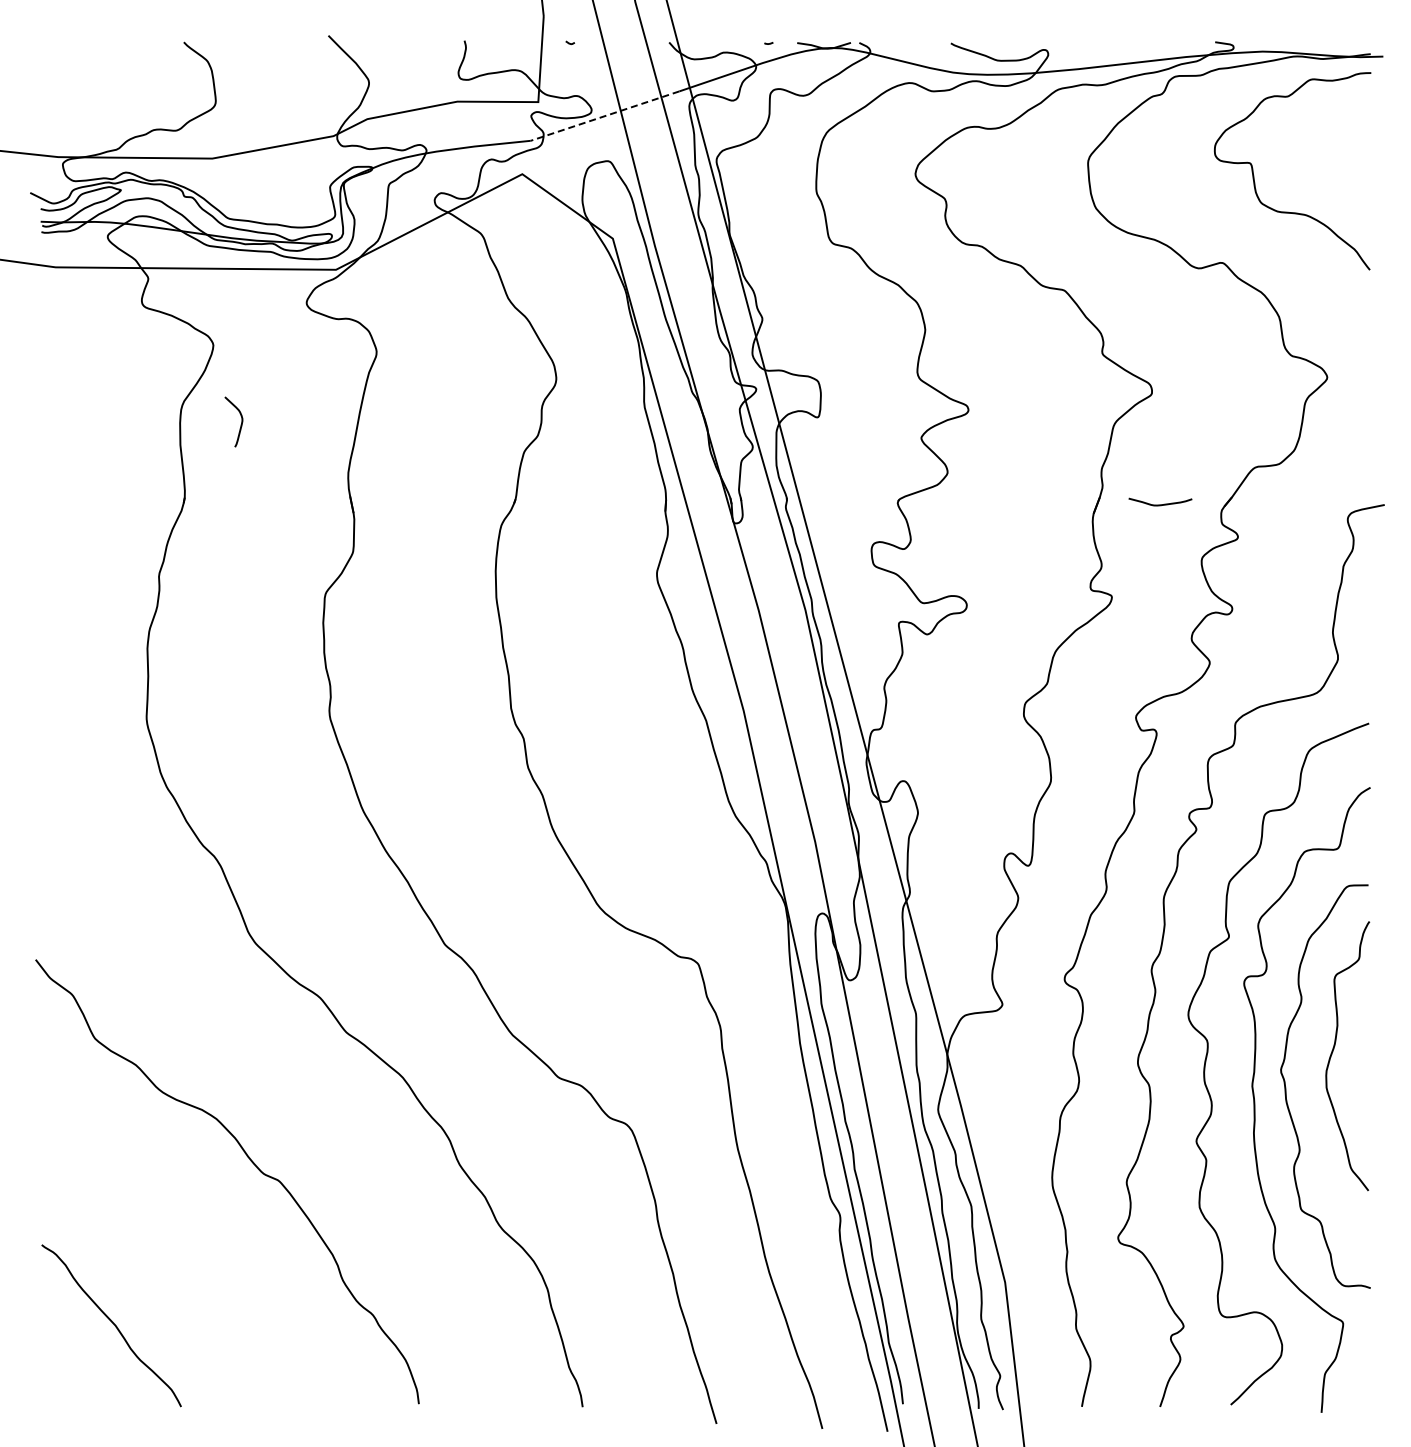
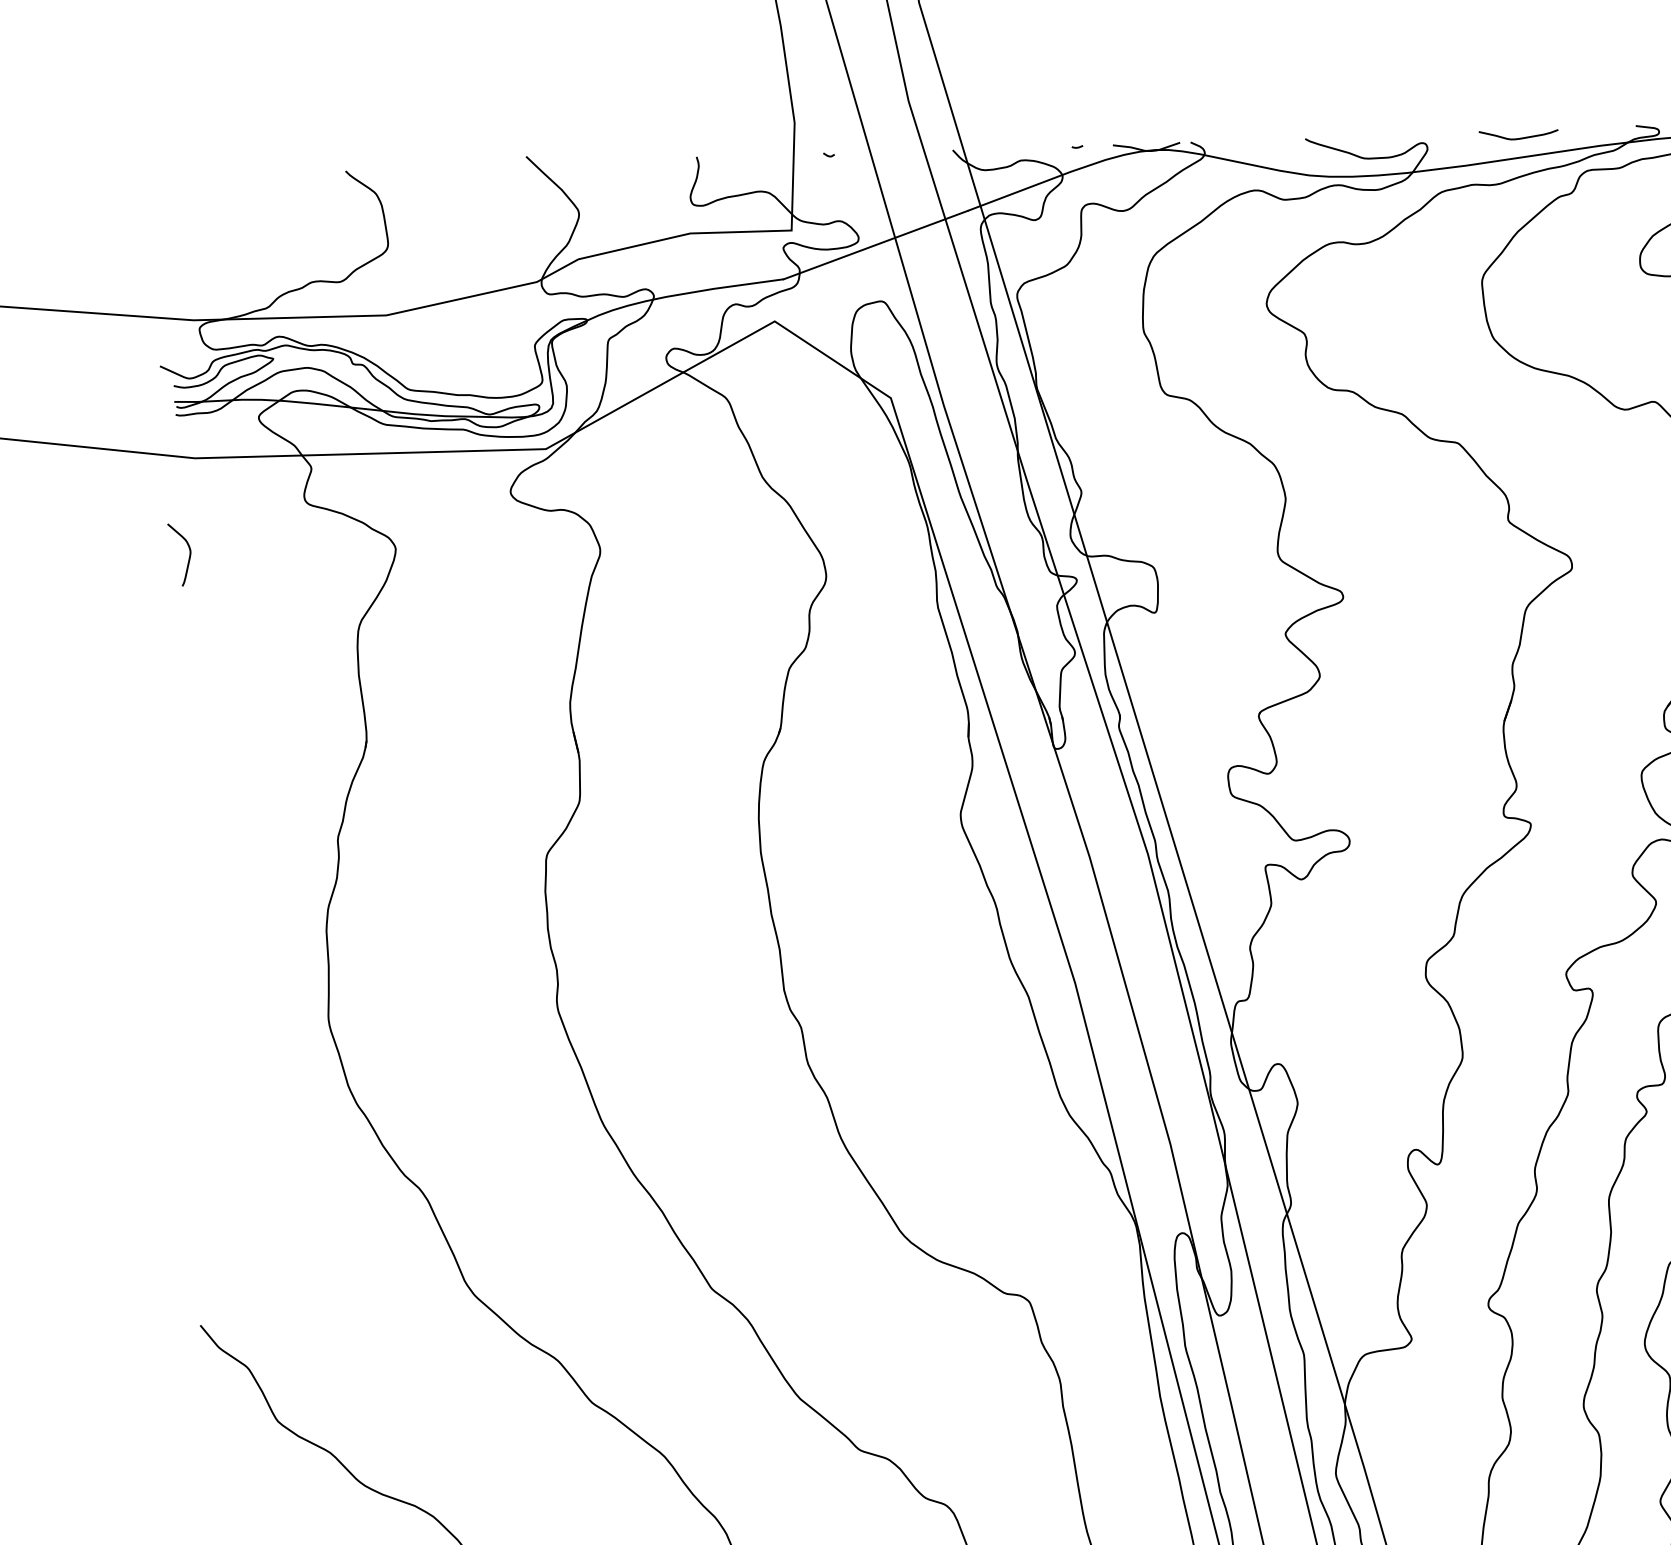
line: (604, 116) -> (875, 245), dashed -> solid
curve: (240, 424) -> (188, 557), moved
curve: (1160, 504) -> (1518, 137), moved

